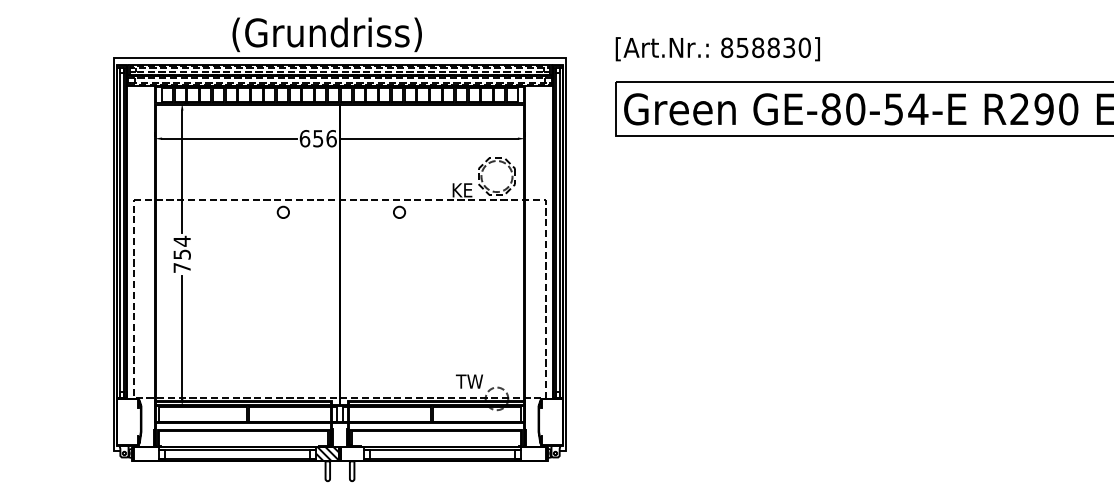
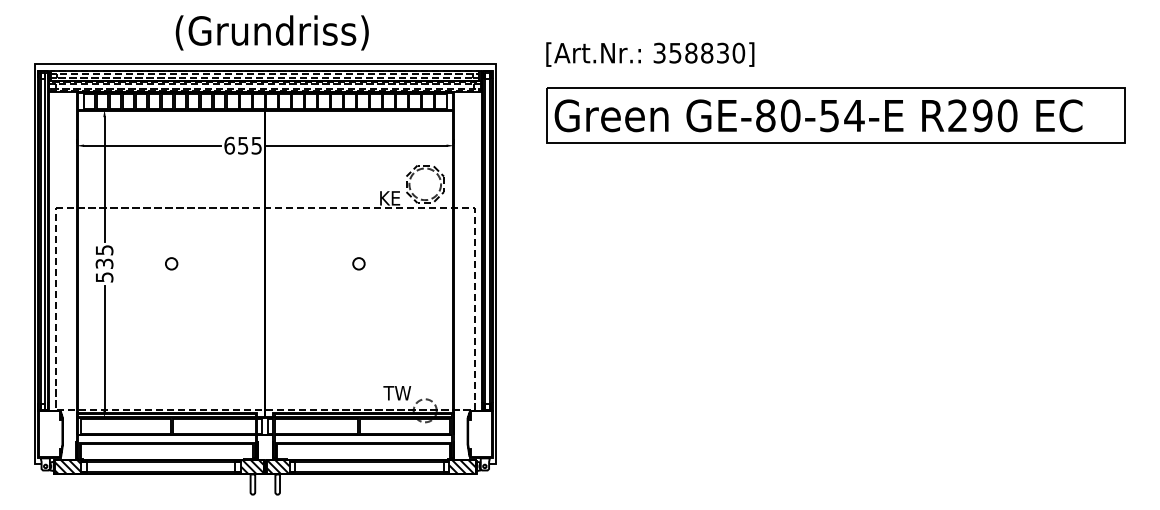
text: (326, 34) -> (271, 32), moved
text: (726, 47) -> (659, 52), 858830] -> 358830]
text: (331, 138) -> (256, 145), 656 -> 655
circle: (283, 212) -> (171, 263), moved
circle: (399, 212) -> (358, 263), moved
text: (182, 254) -> (104, 263), 754 -> 535
hatch: (145, 453) -> (67, 466), added
hatch: (351, 453) -> (277, 466), added
hatch: (533, 453) -> (462, 466), added

